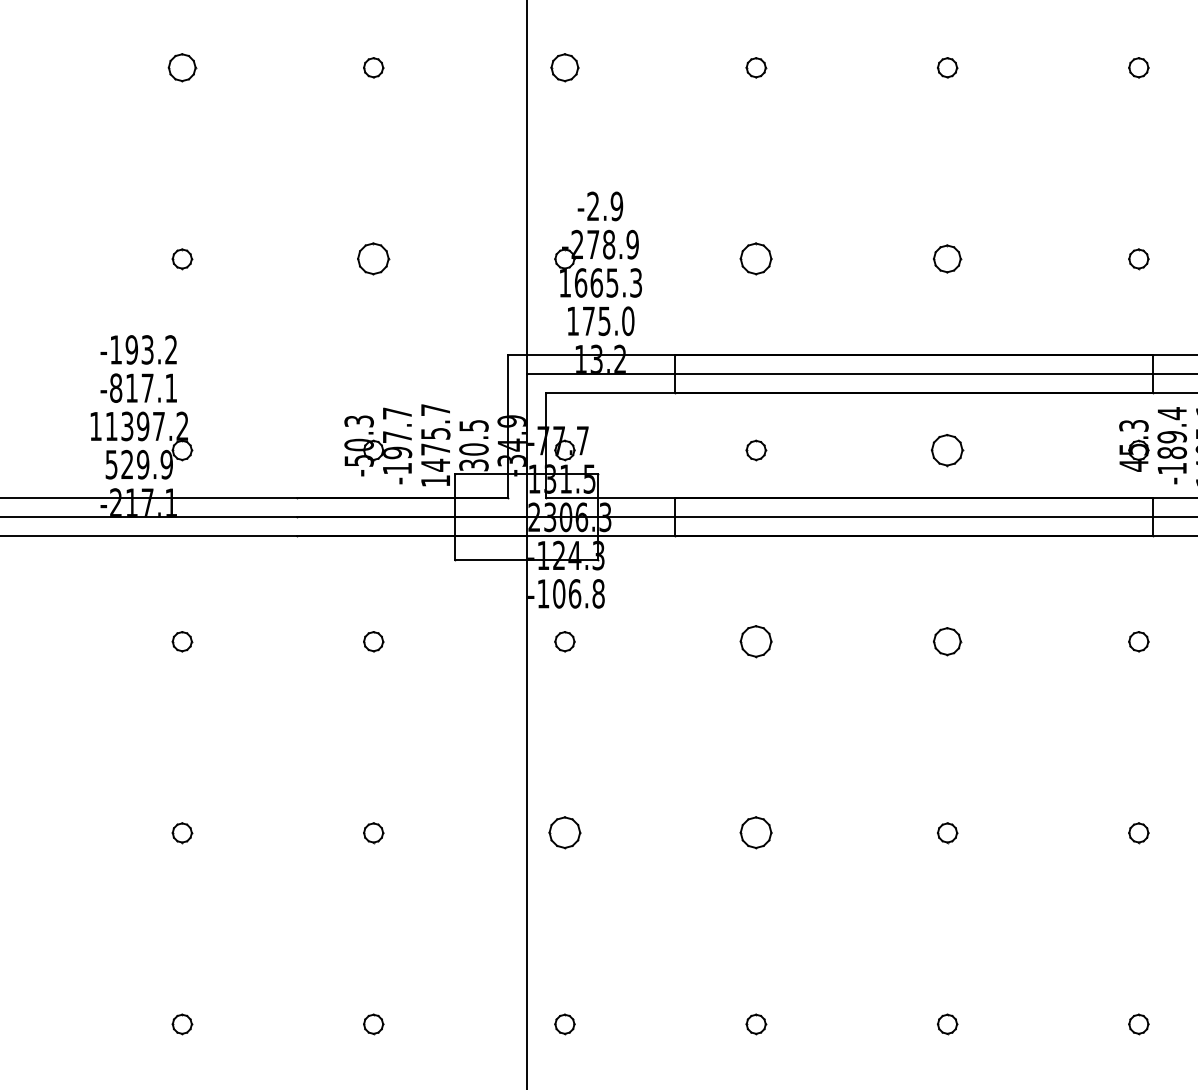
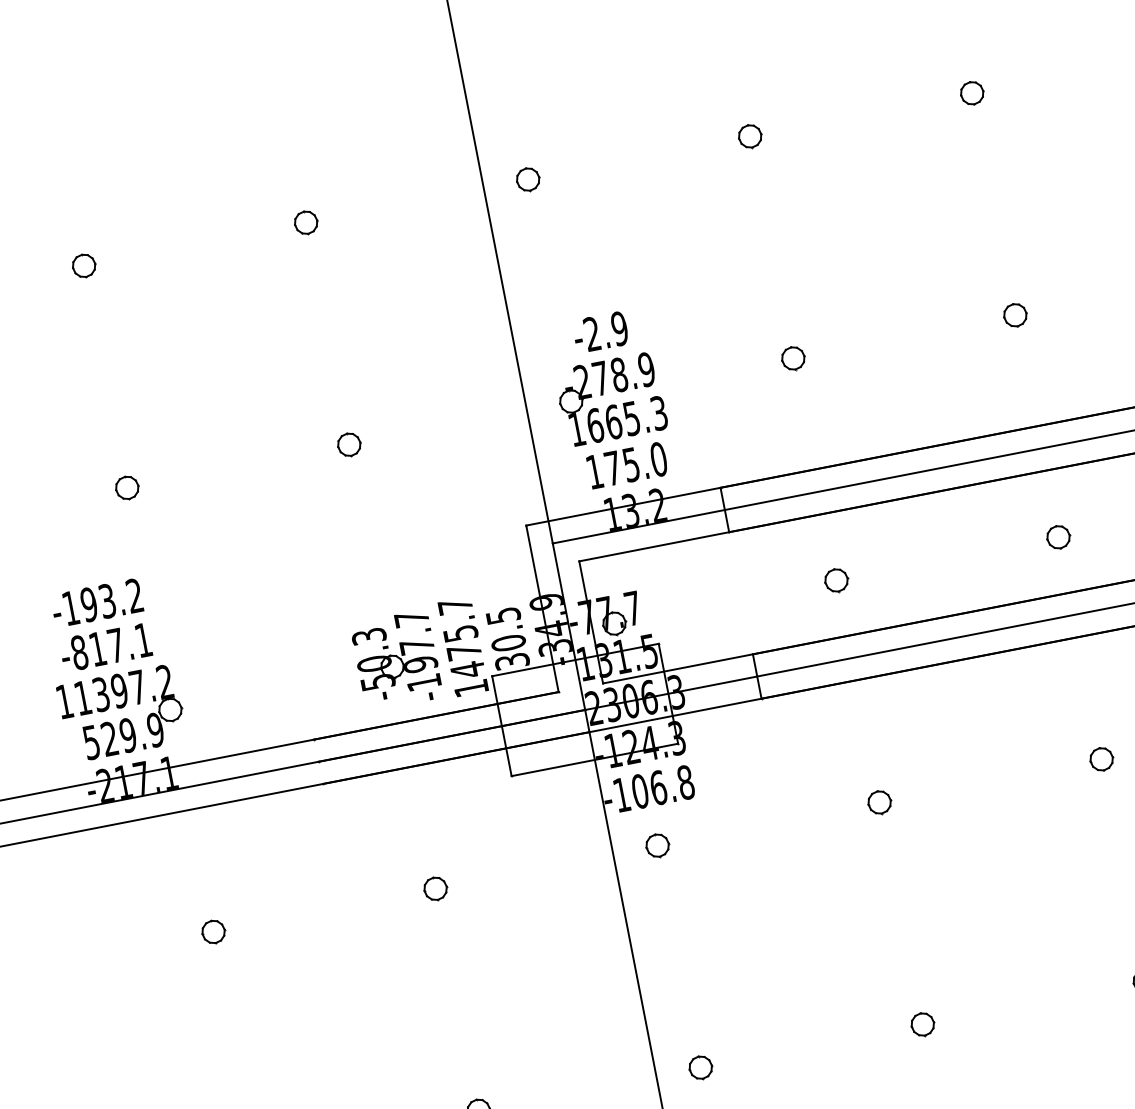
part: (182, 67) -> (84, 265), size x0.71
part: (564, 67) -> (527, 179), size x0.71
part: (373, 259) -> (349, 445), size x0.62
part: (756, 259) -> (793, 358), size x0.62
part: (947, 259) -> (1015, 315), size x0.71
part: (947, 450) -> (1058, 537), size x0.62
part: (756, 641) -> (879, 802), size x0.62
part: (947, 641) -> (1101, 759), size x0.71
part: (564, 833) -> (700, 1068), size x0.62
part: (756, 833) -> (923, 1025), size x0.62

